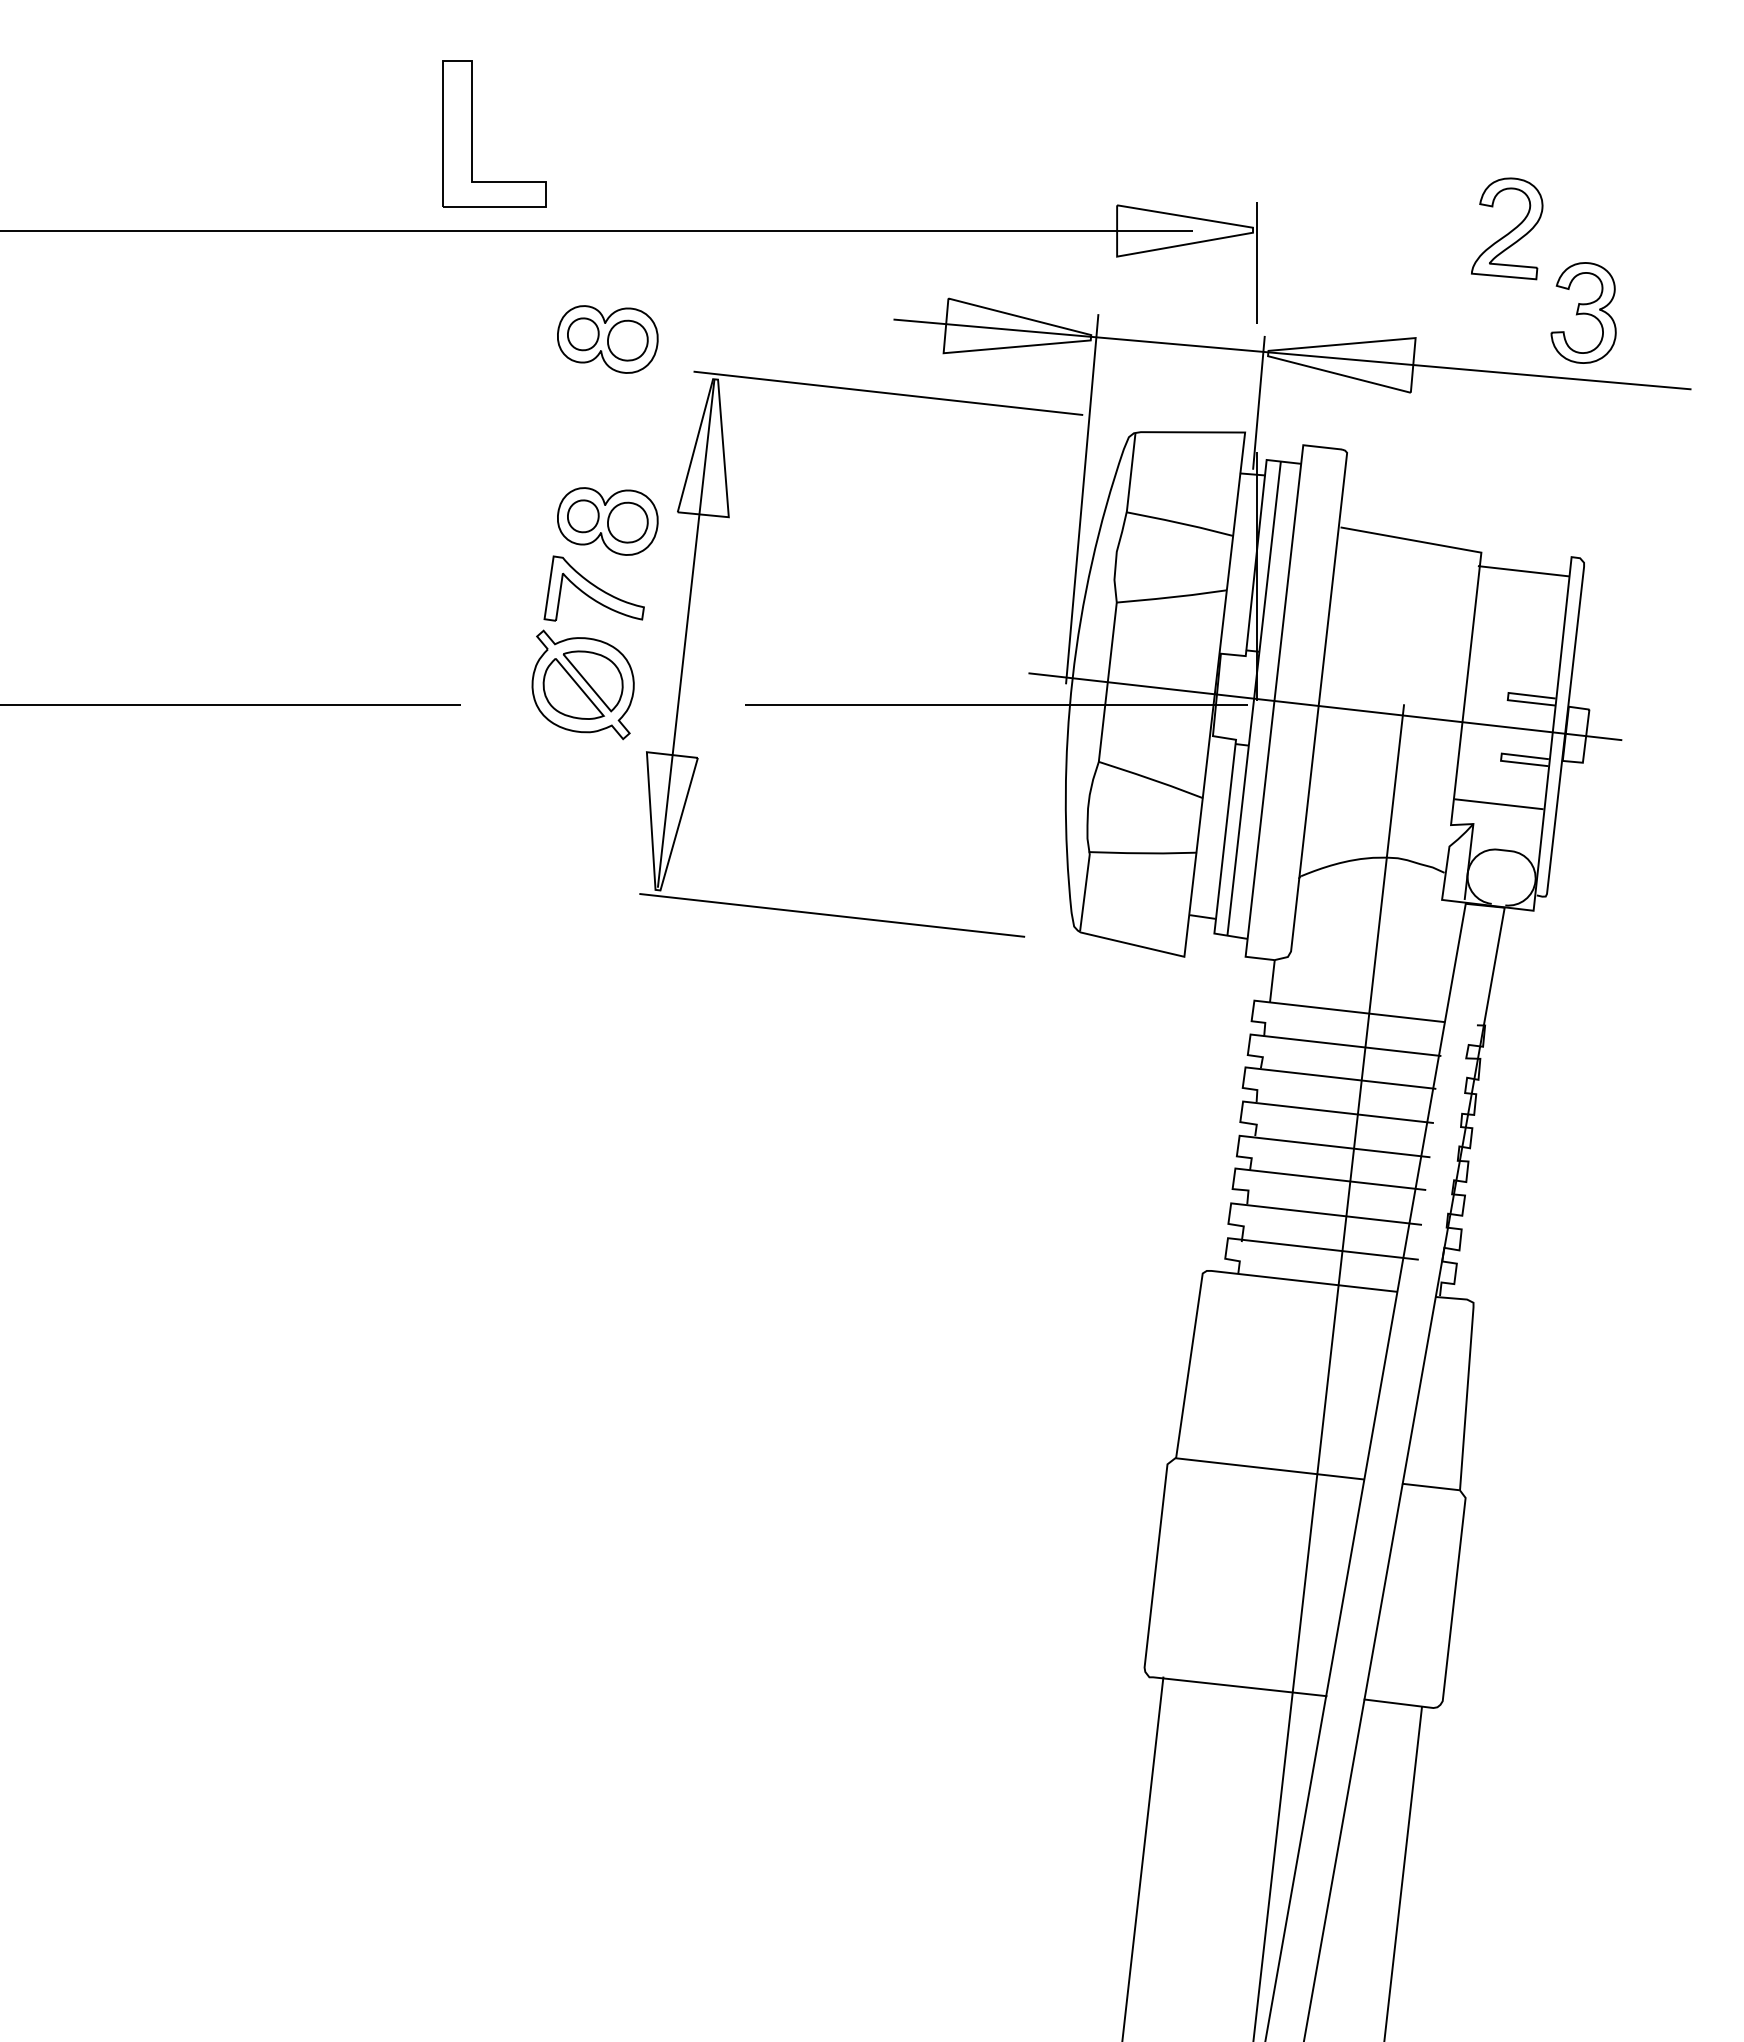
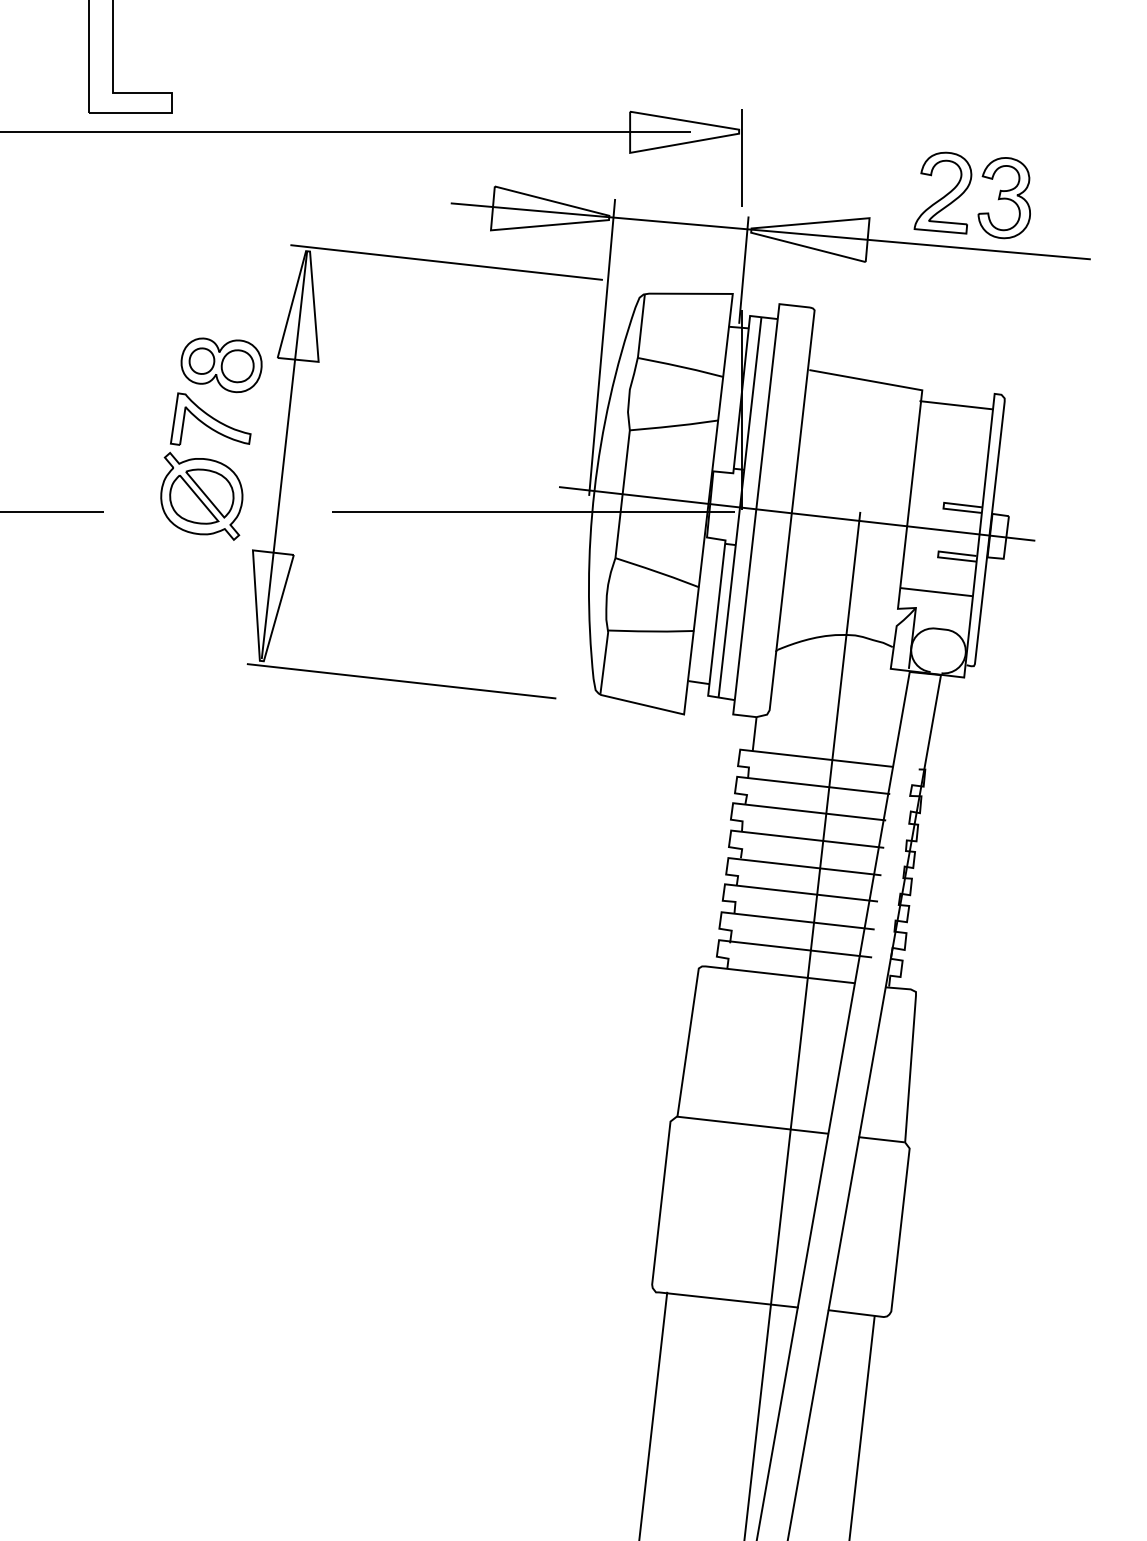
part: (1507, 228) -> (943, 192), moved
part: (607, 339) -> (221, 219), removed

